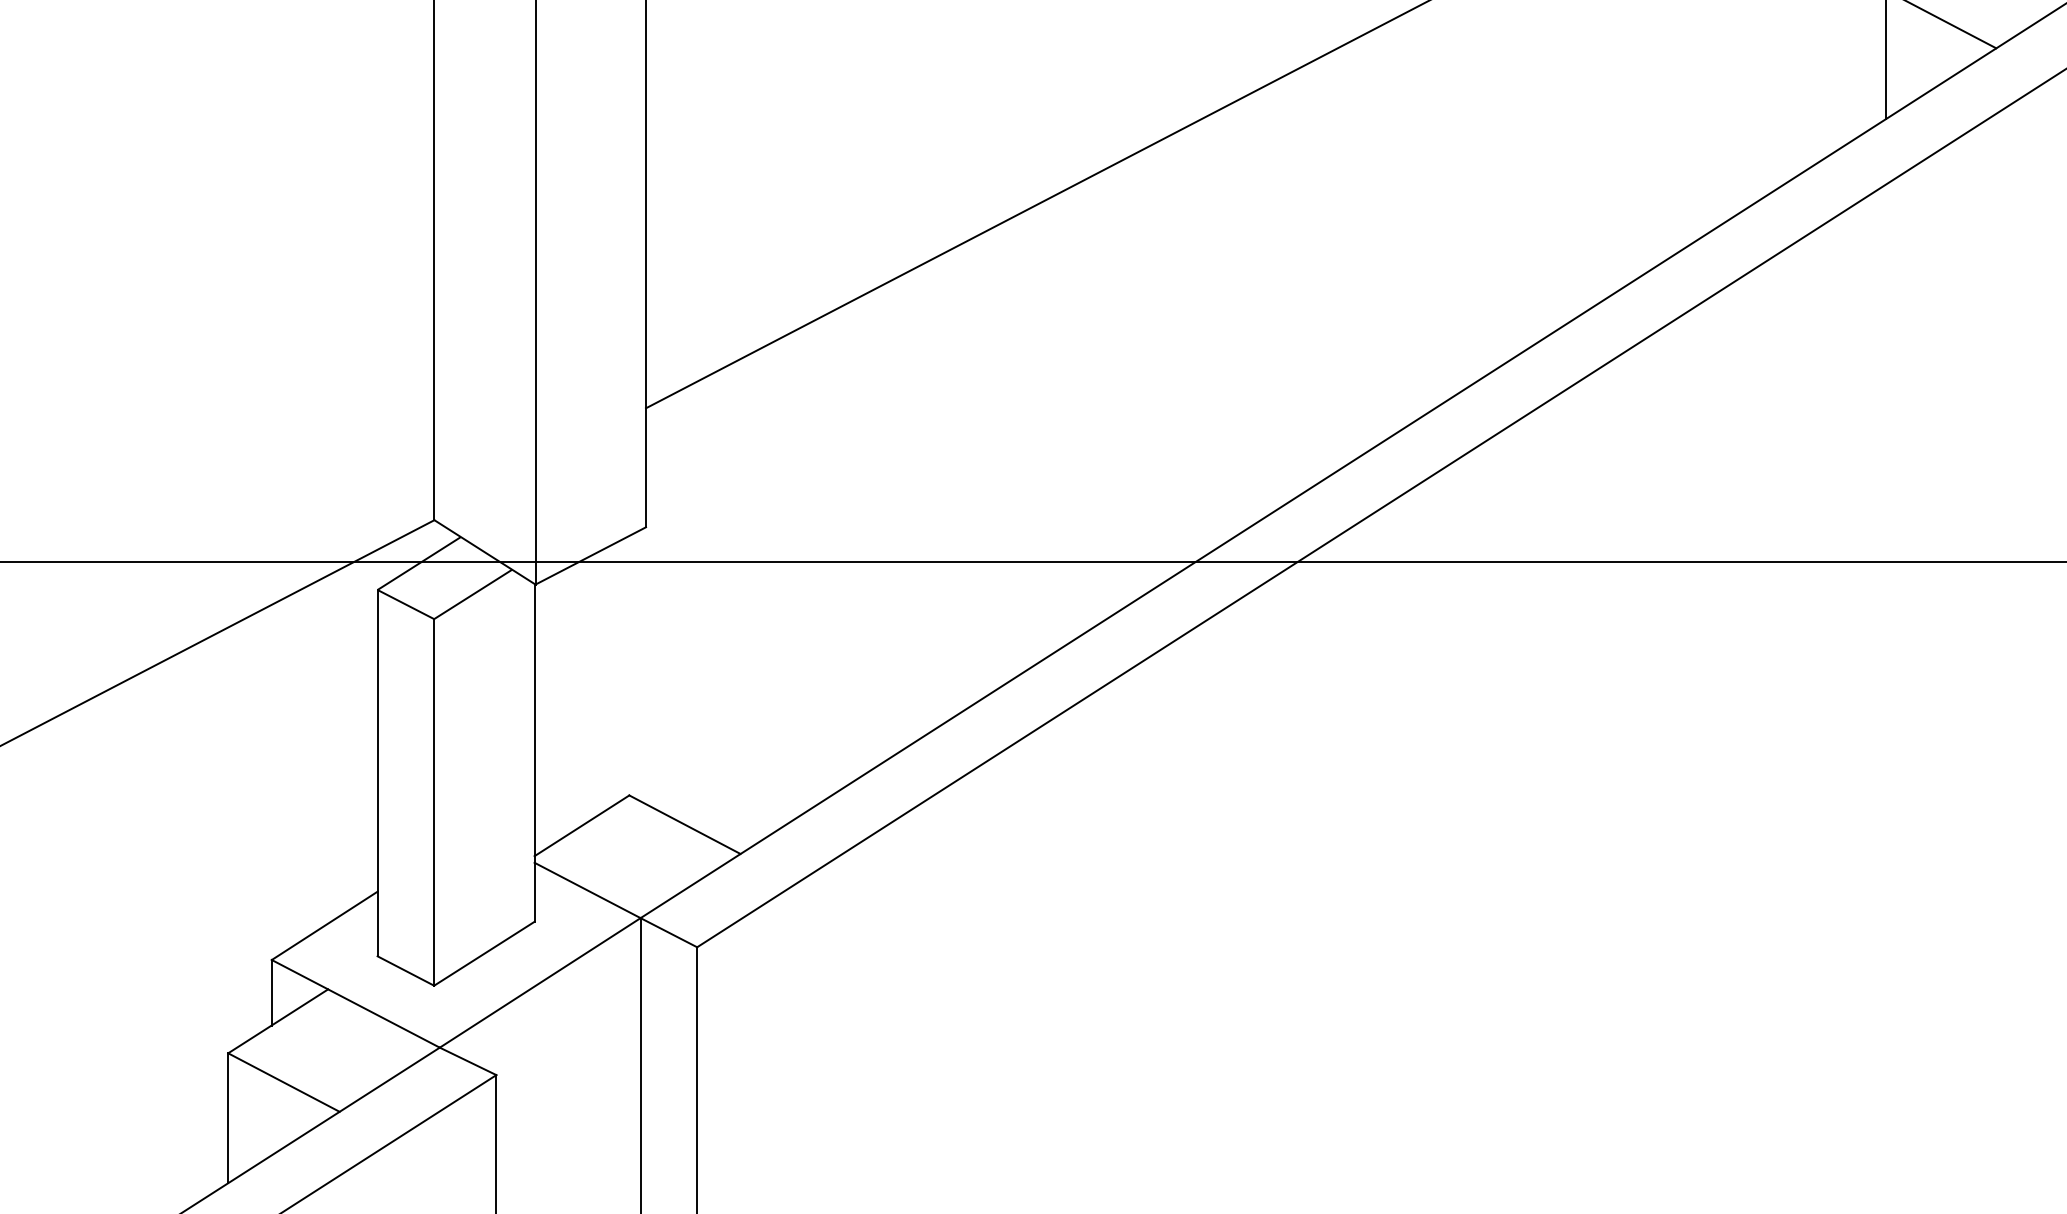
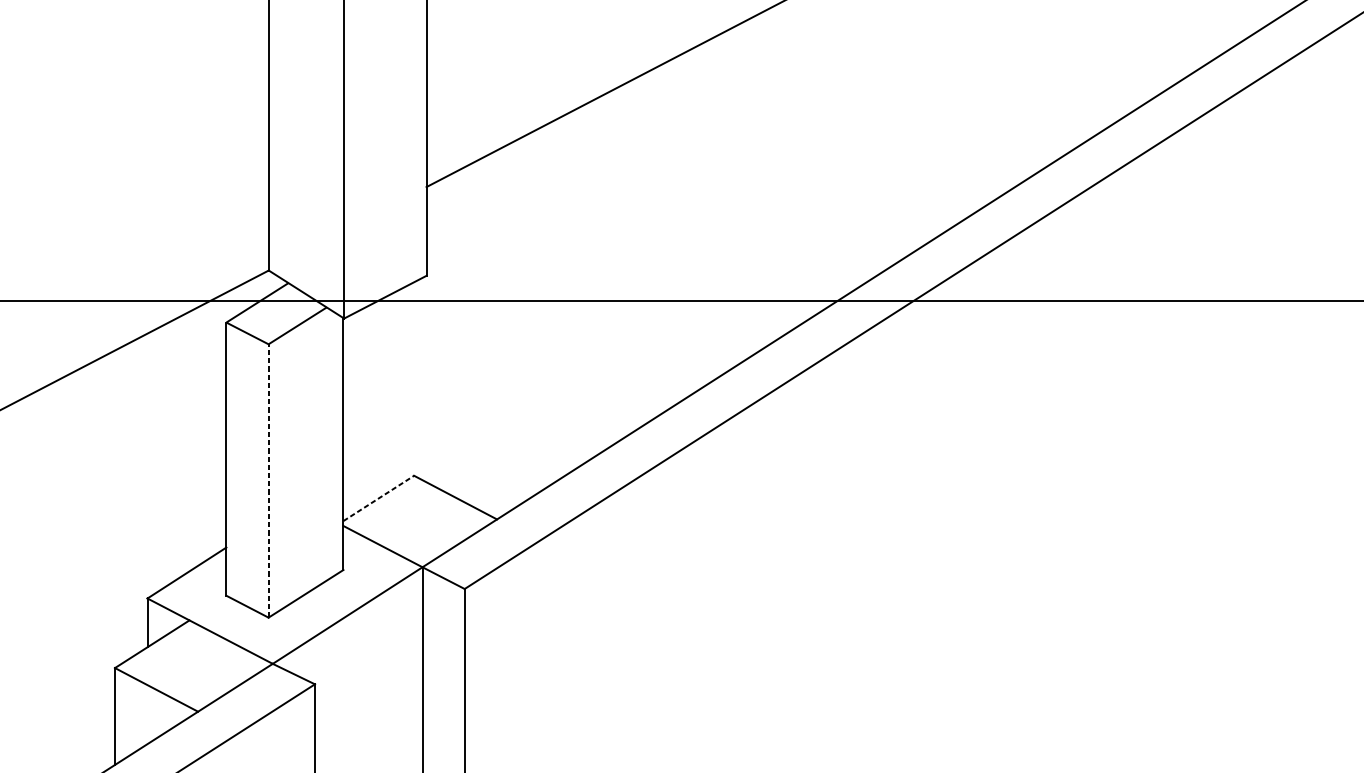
line: (434, 801) -> (268, 480), solid -> dashed
line: (582, 825) -> (379, 498), solid -> dashed

